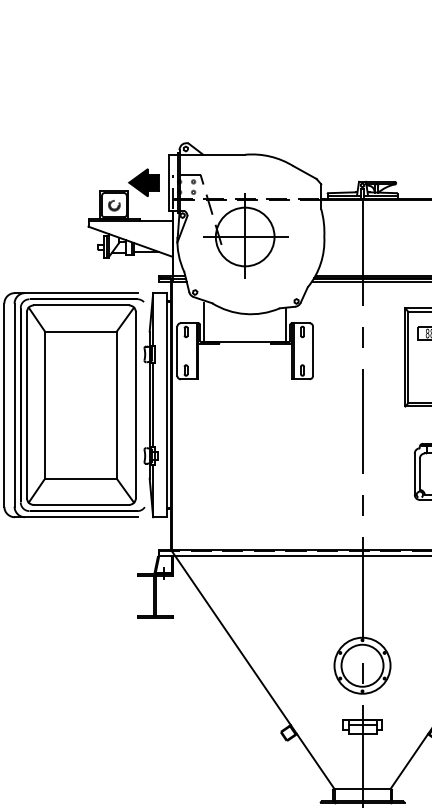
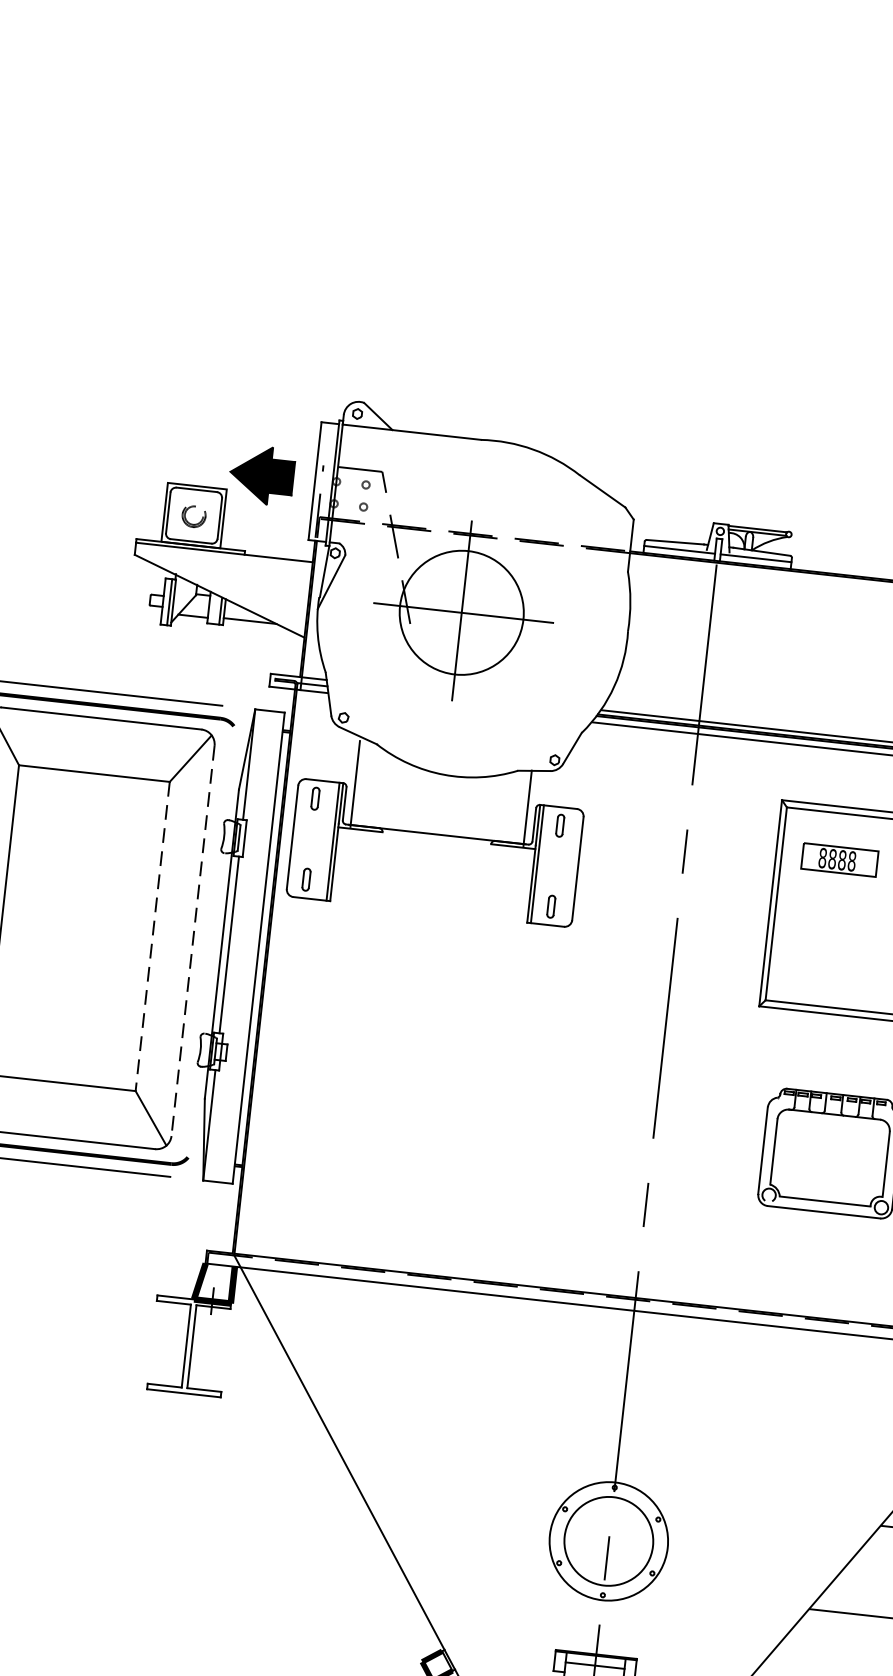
line: (116, 405) -> (152, 937), solid -> dashed
line: (135, 405) -> (192, 941), solid -> dashed

